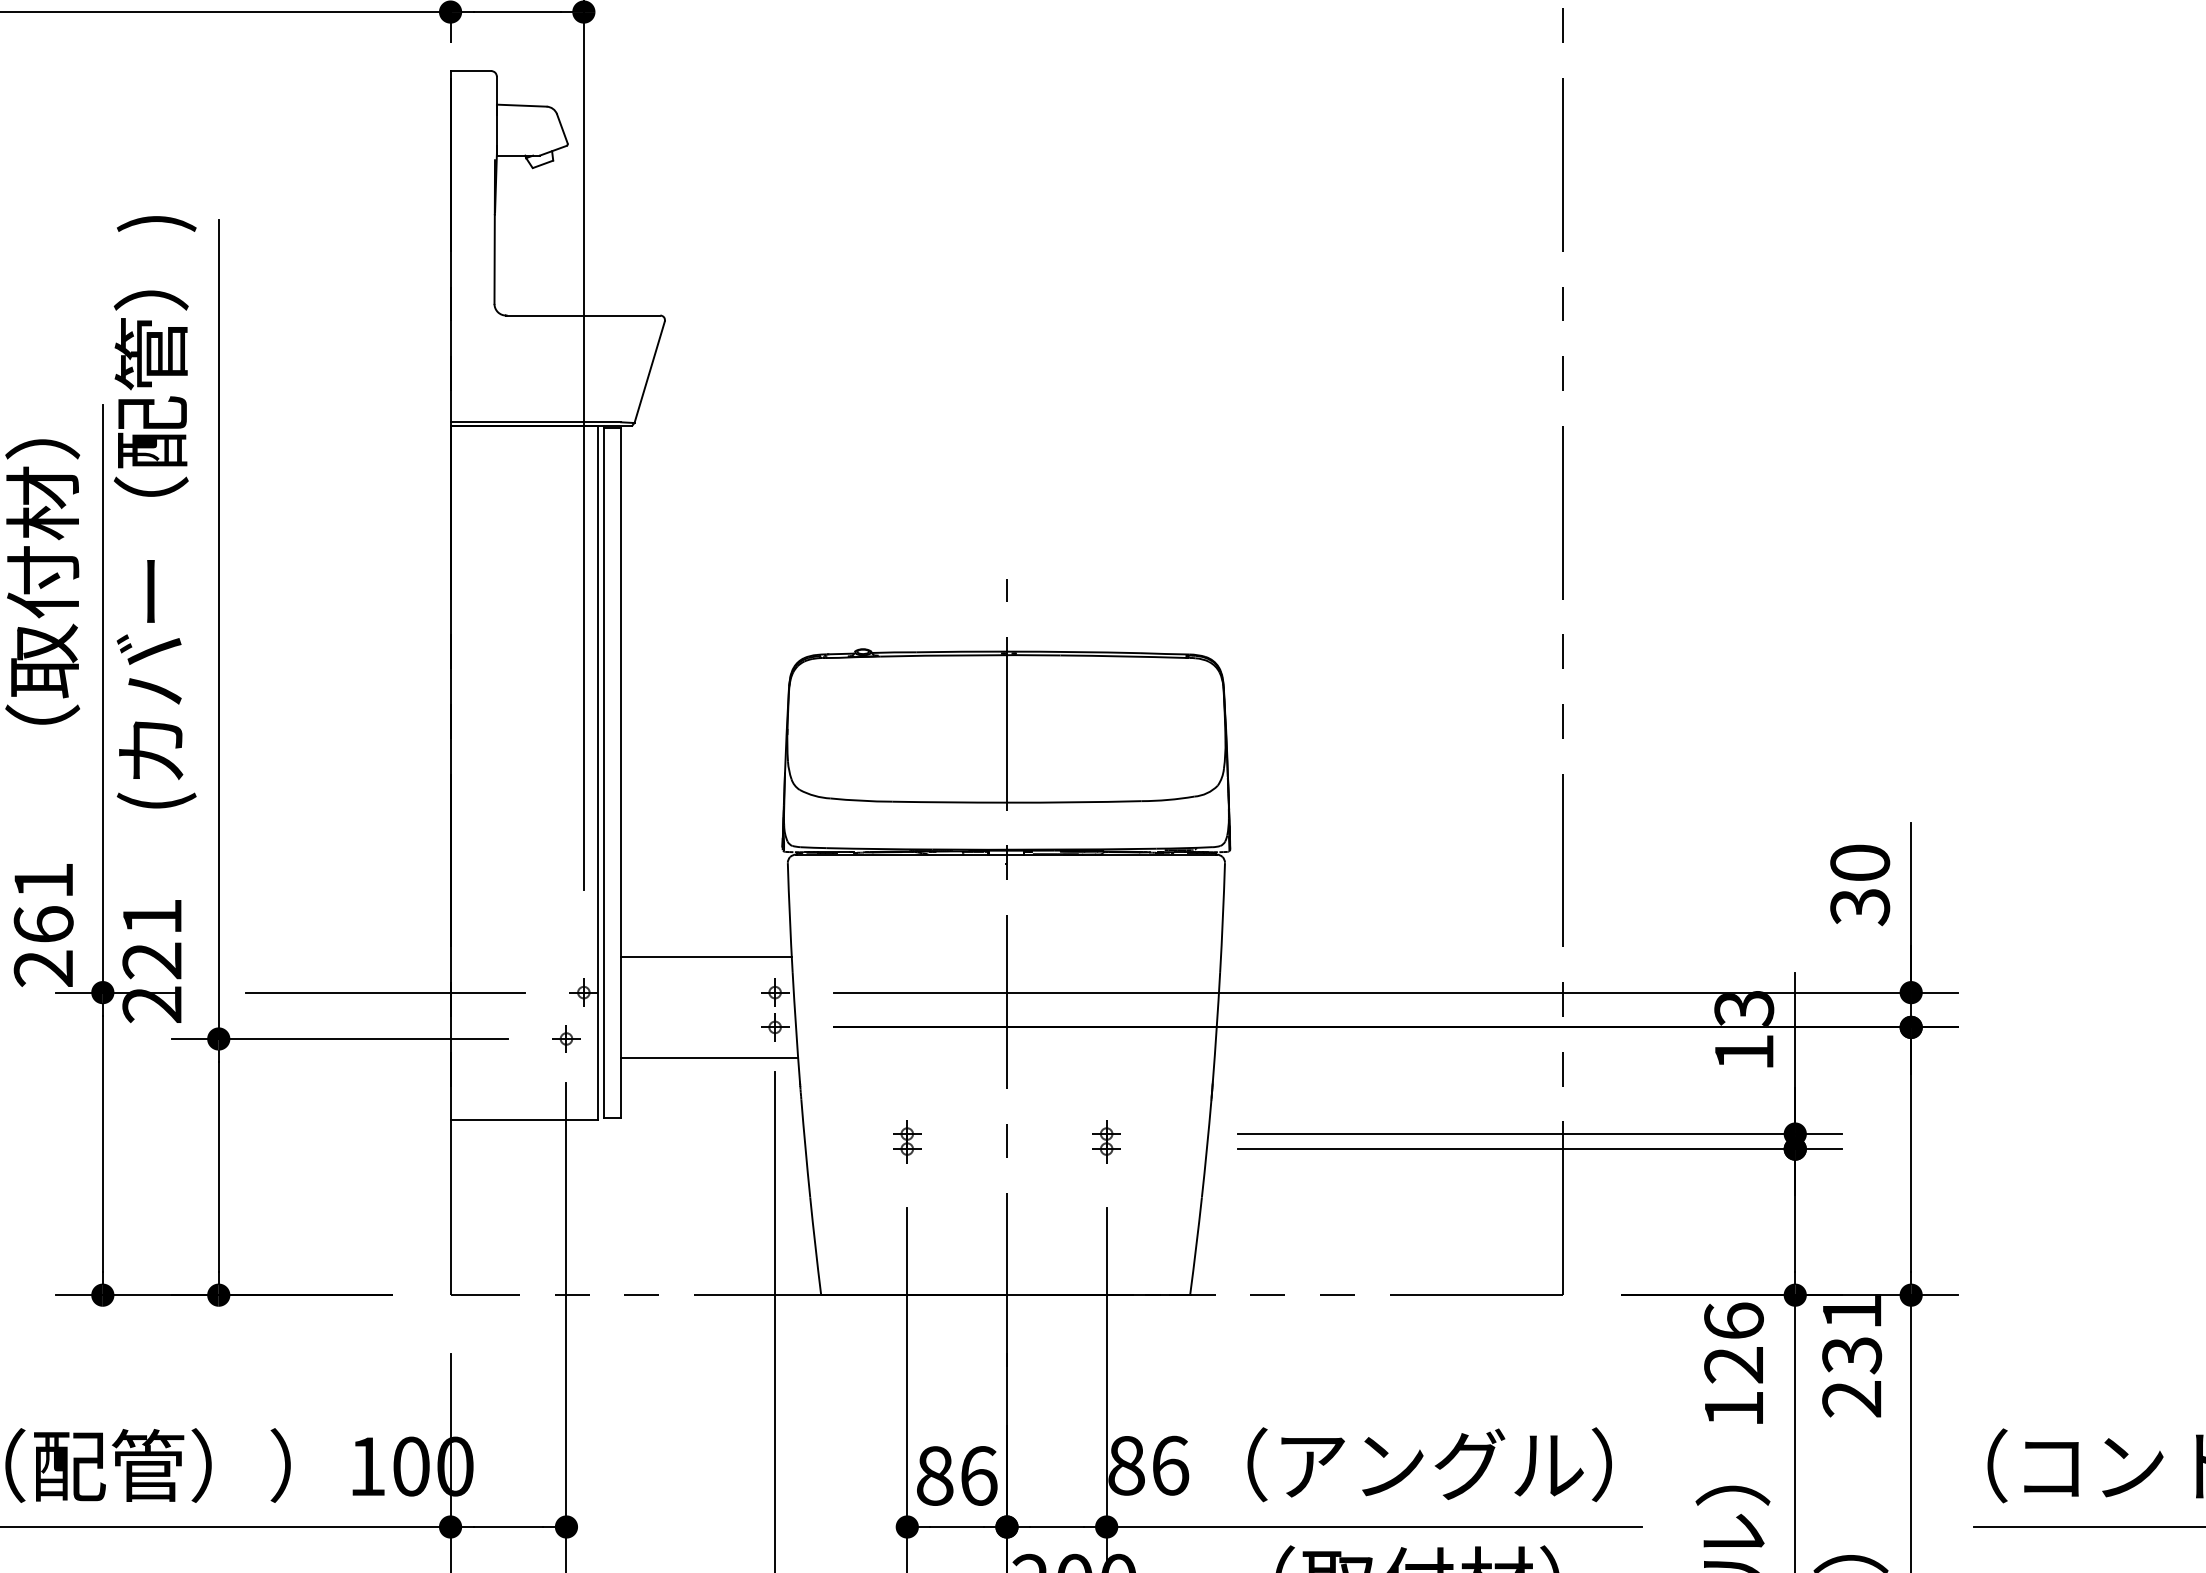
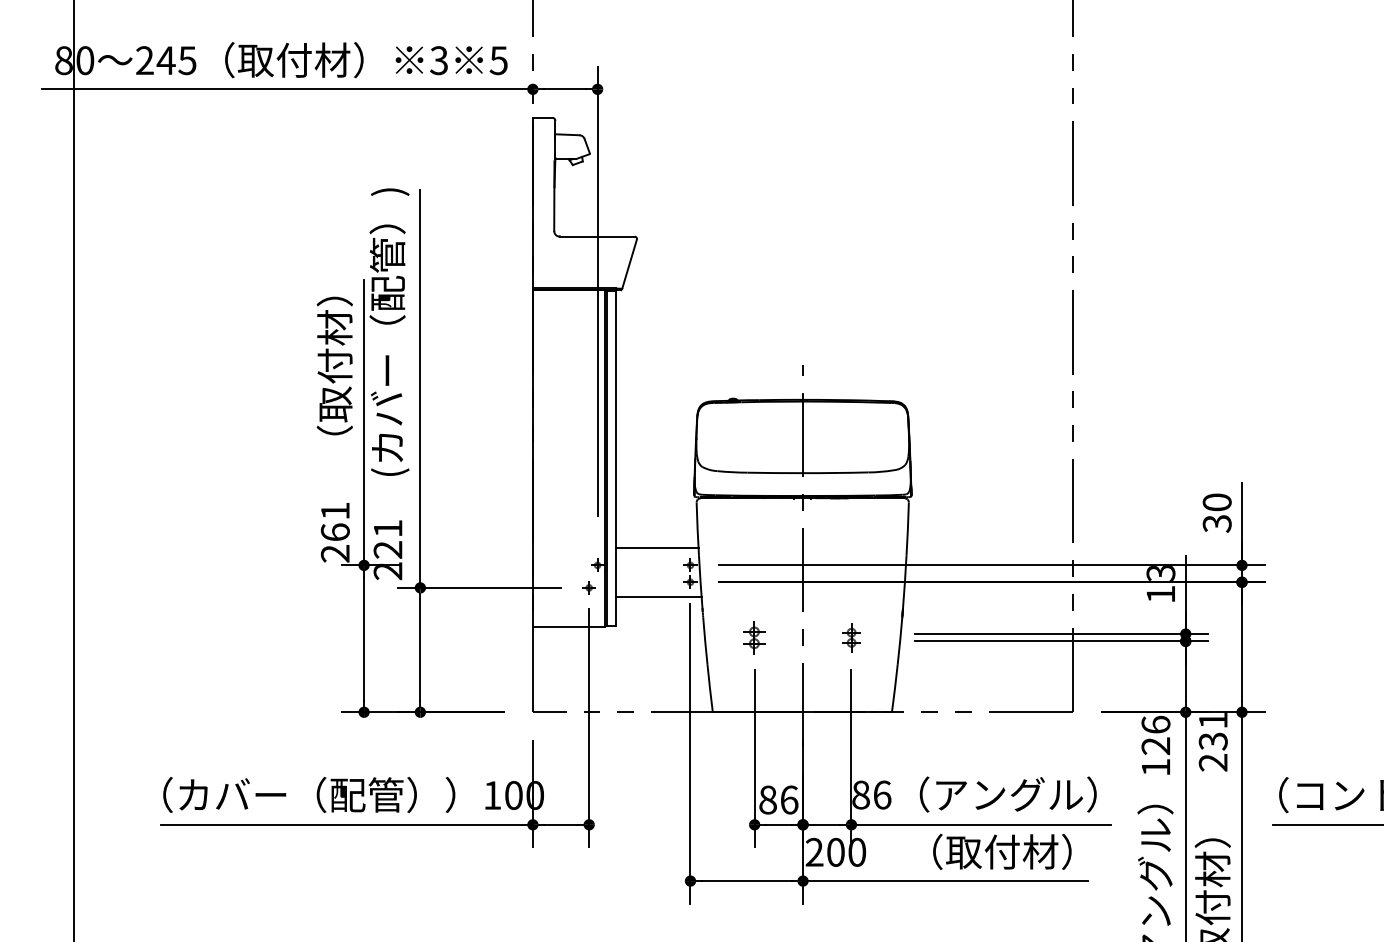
line: (385, 992) -> (501, 565), removed
part: (907, 1141) -> (754, 637), size x1.6
part: (1104, 1141) -> (850, 637), size x1.4

